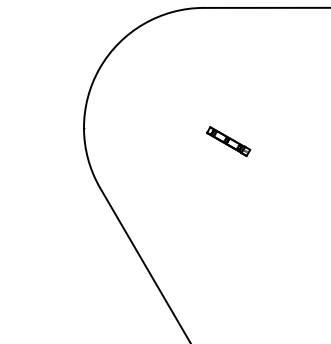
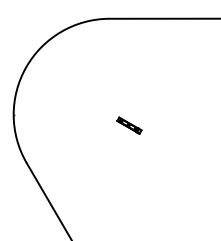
part: (228, 141) -> (129, 125), size x0.7

